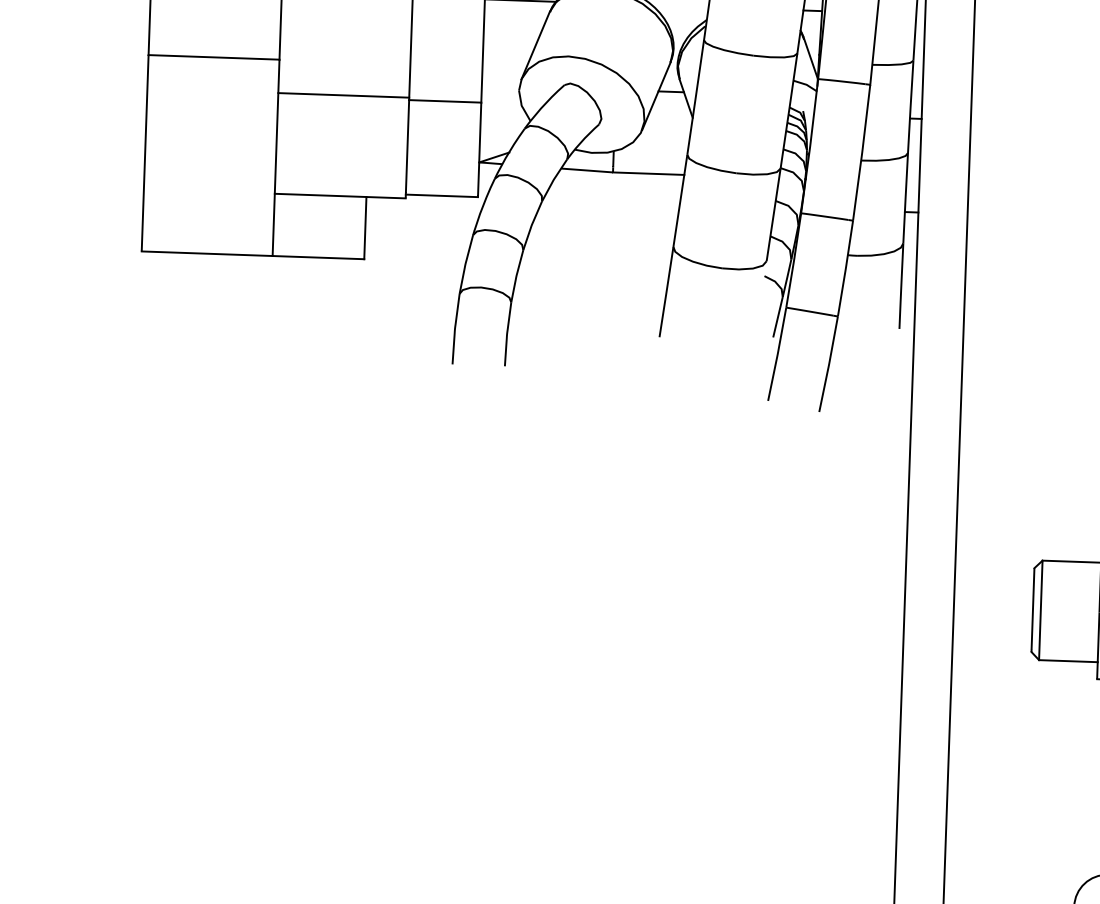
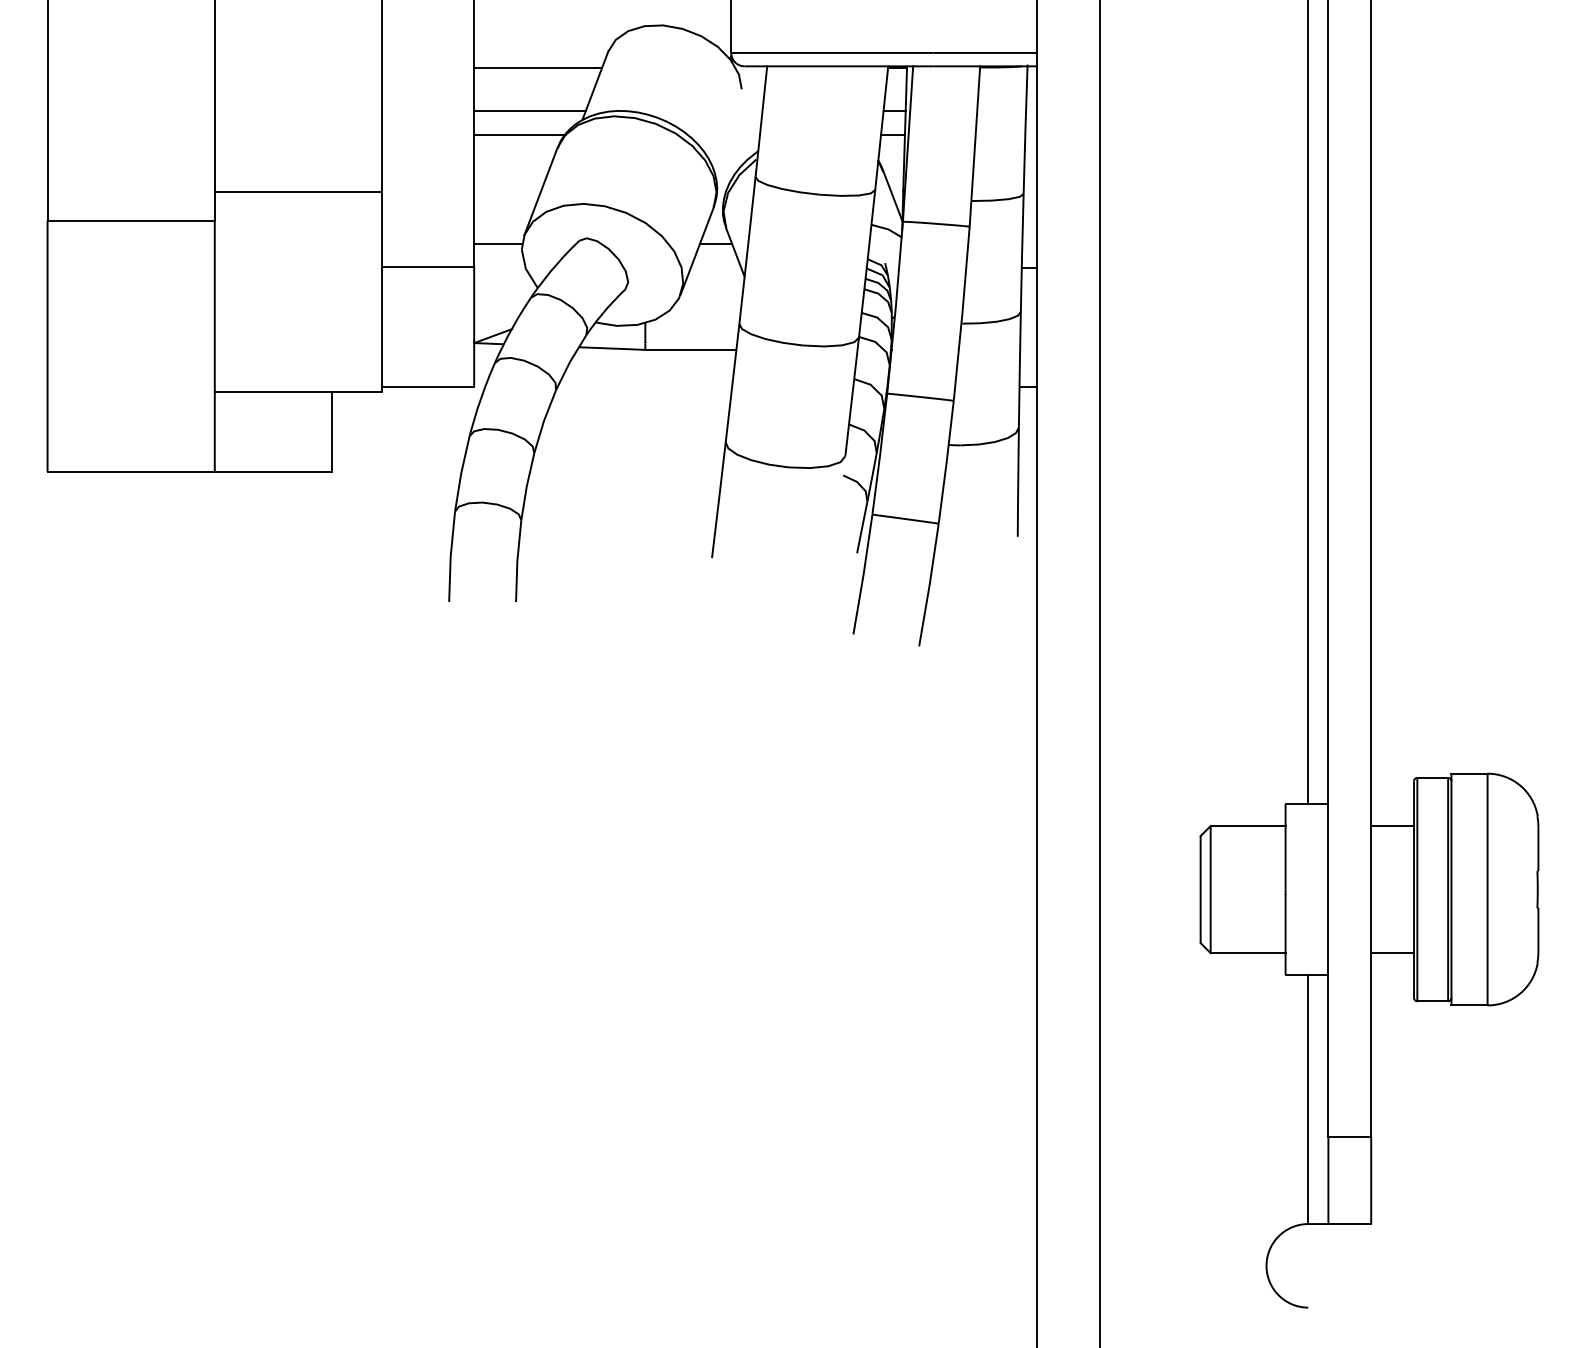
line: (500, 85) -> (498, 244), added
line: (343, 95) -> (298, 191), moved

